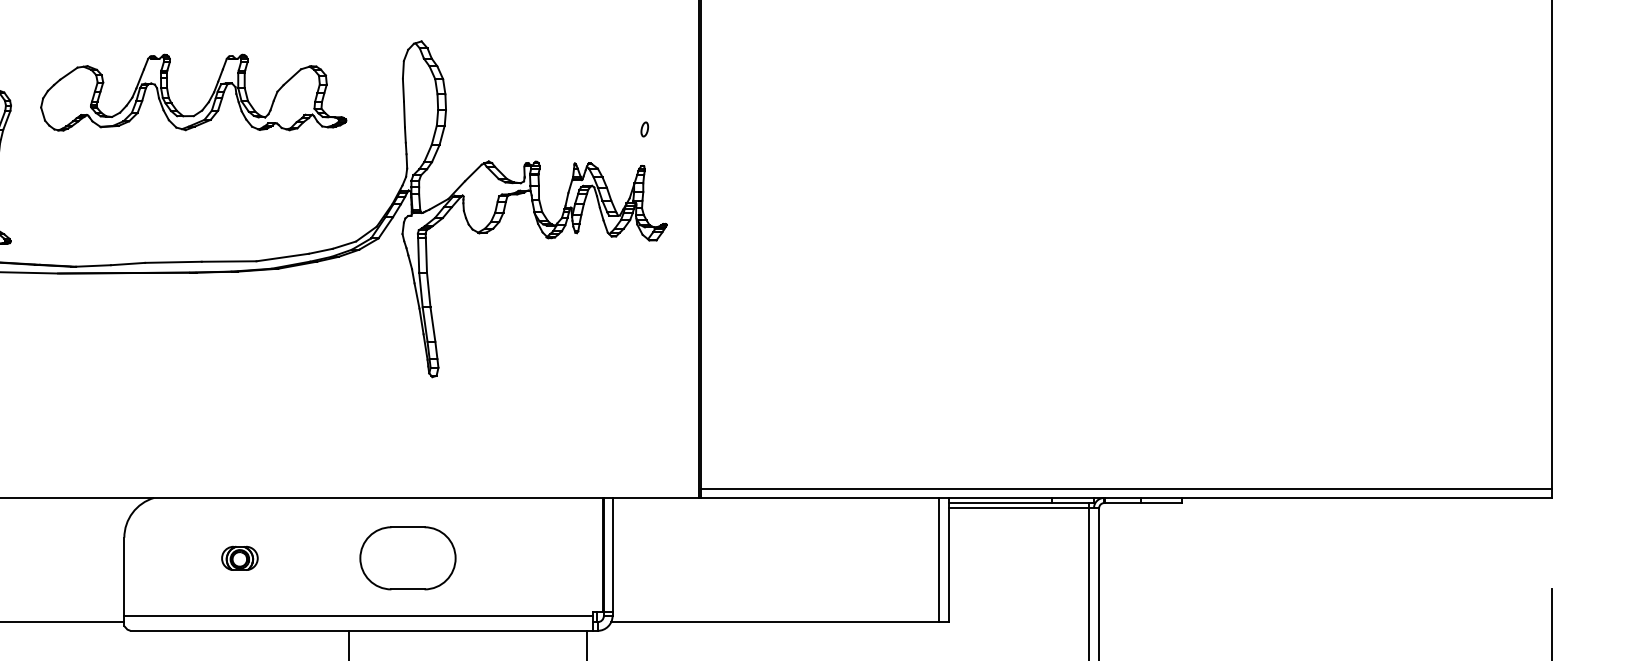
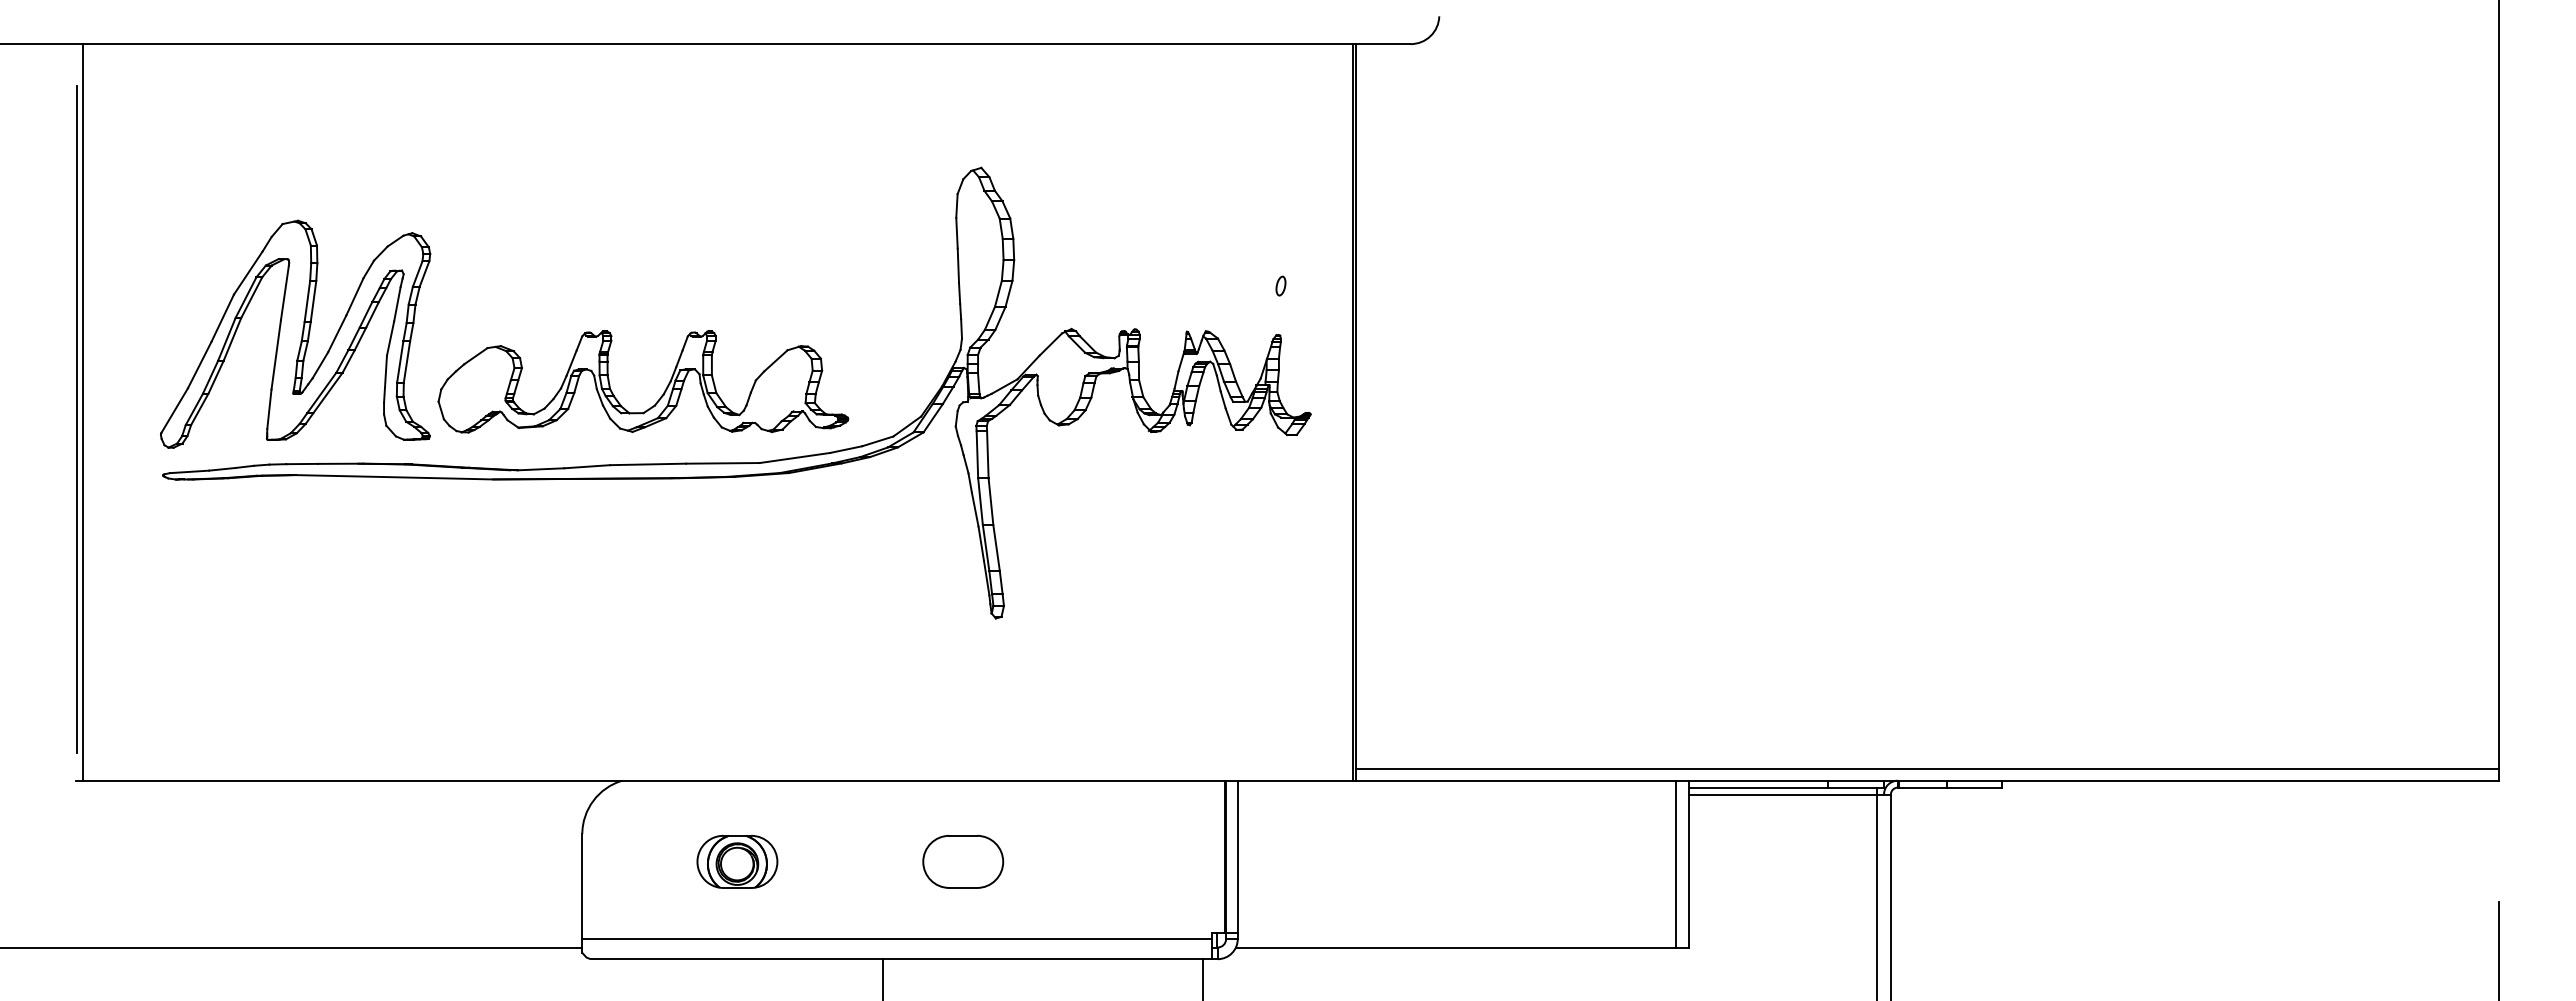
part: (206, 103) -> (660, 396), moved
part: (239, 558) -> (737, 861), size x1.67
part: (408, 558) -> (963, 861), size x0.62

